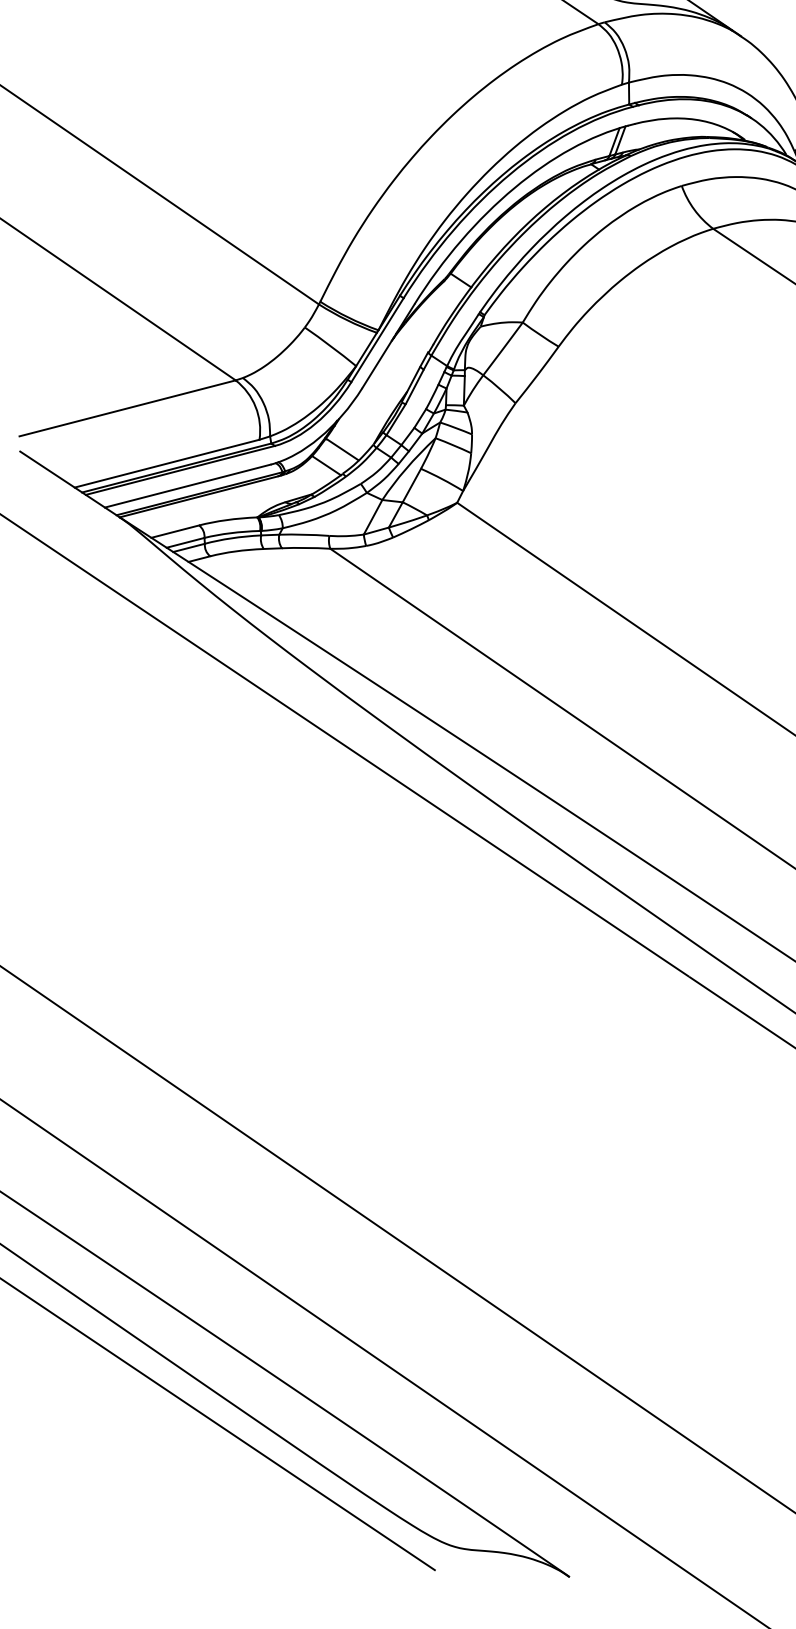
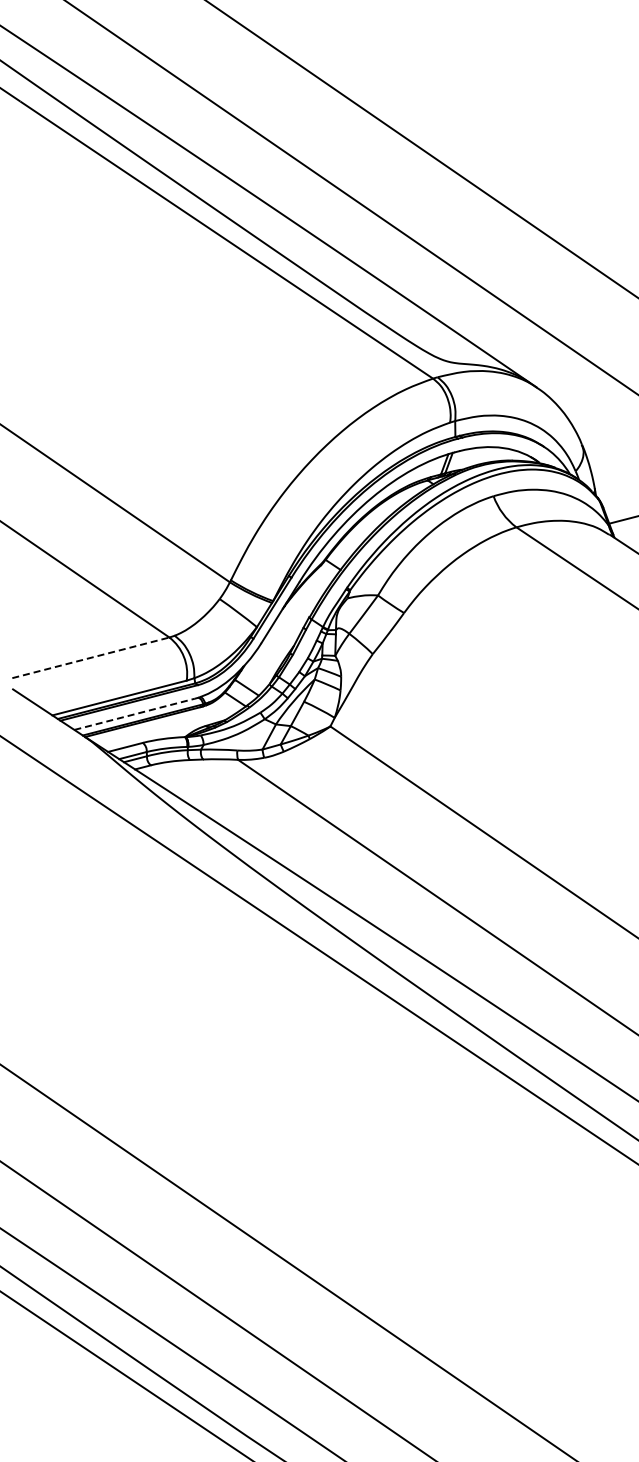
line: (128, 407) -> (91, 657), solid -> dashed
line: (189, 486) -> (135, 714), solid -> dashed

